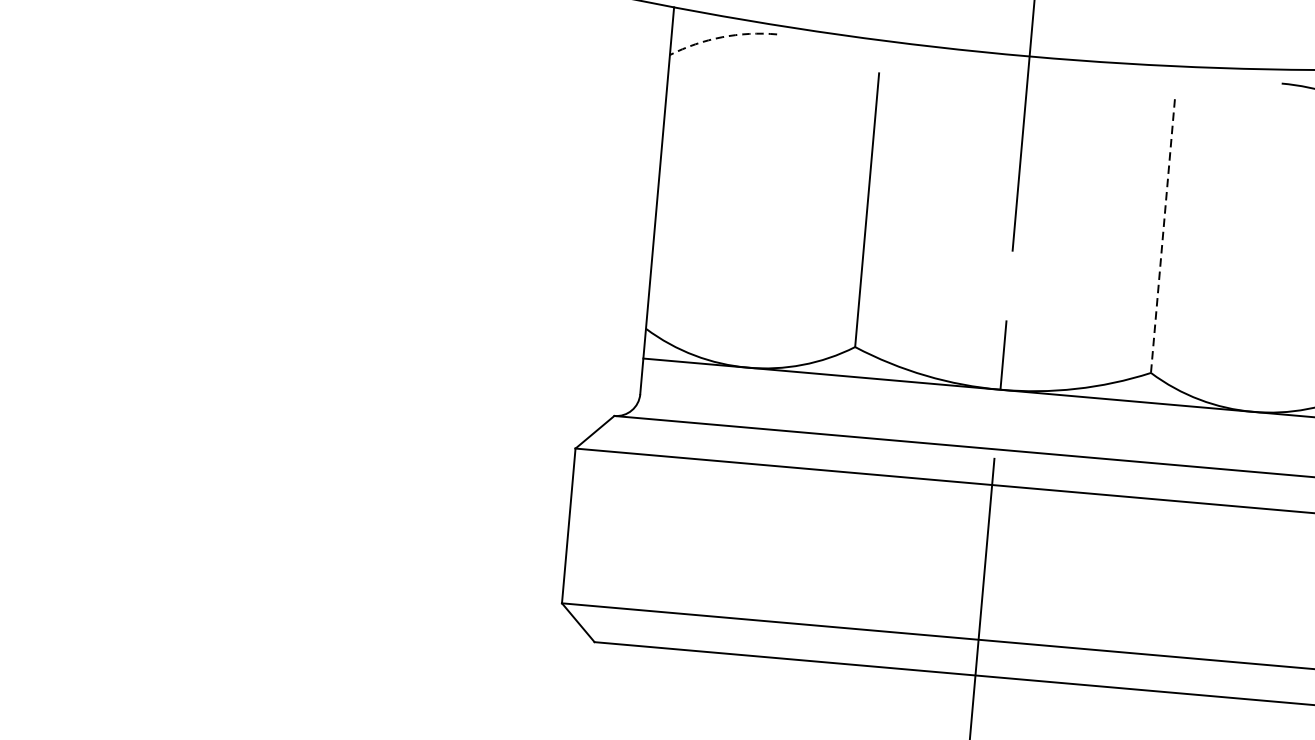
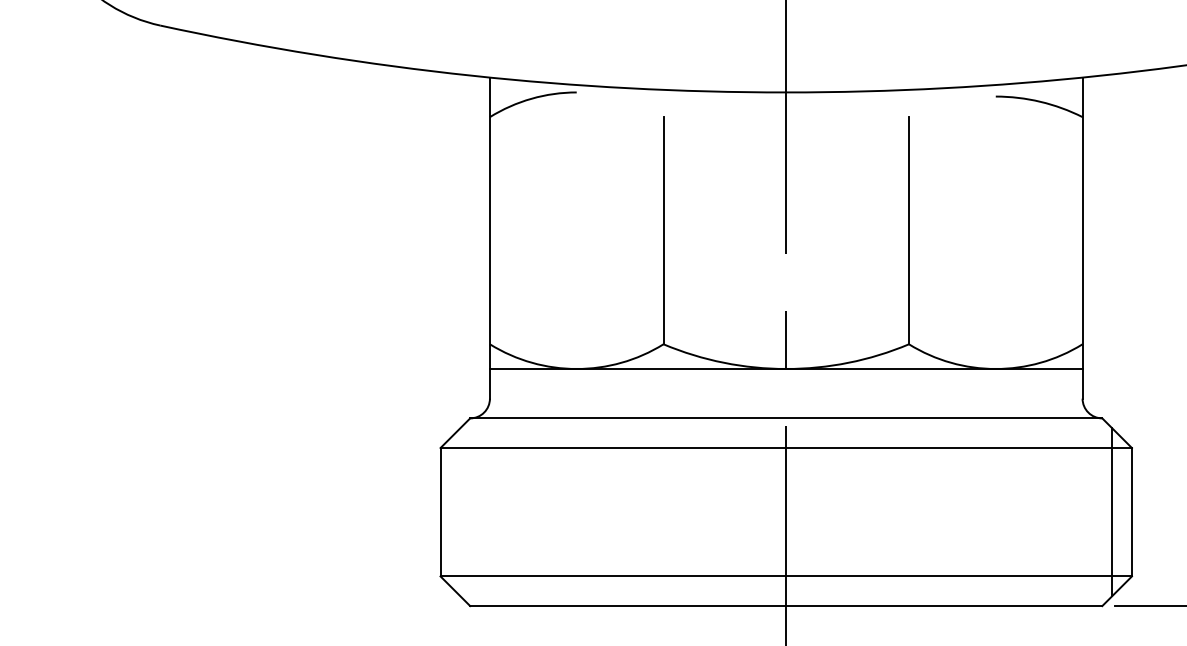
arc: (721, 36) -> (531, 98), dashed -> solid
line: (1162, 235) -> (908, 230), dashed -> solid

